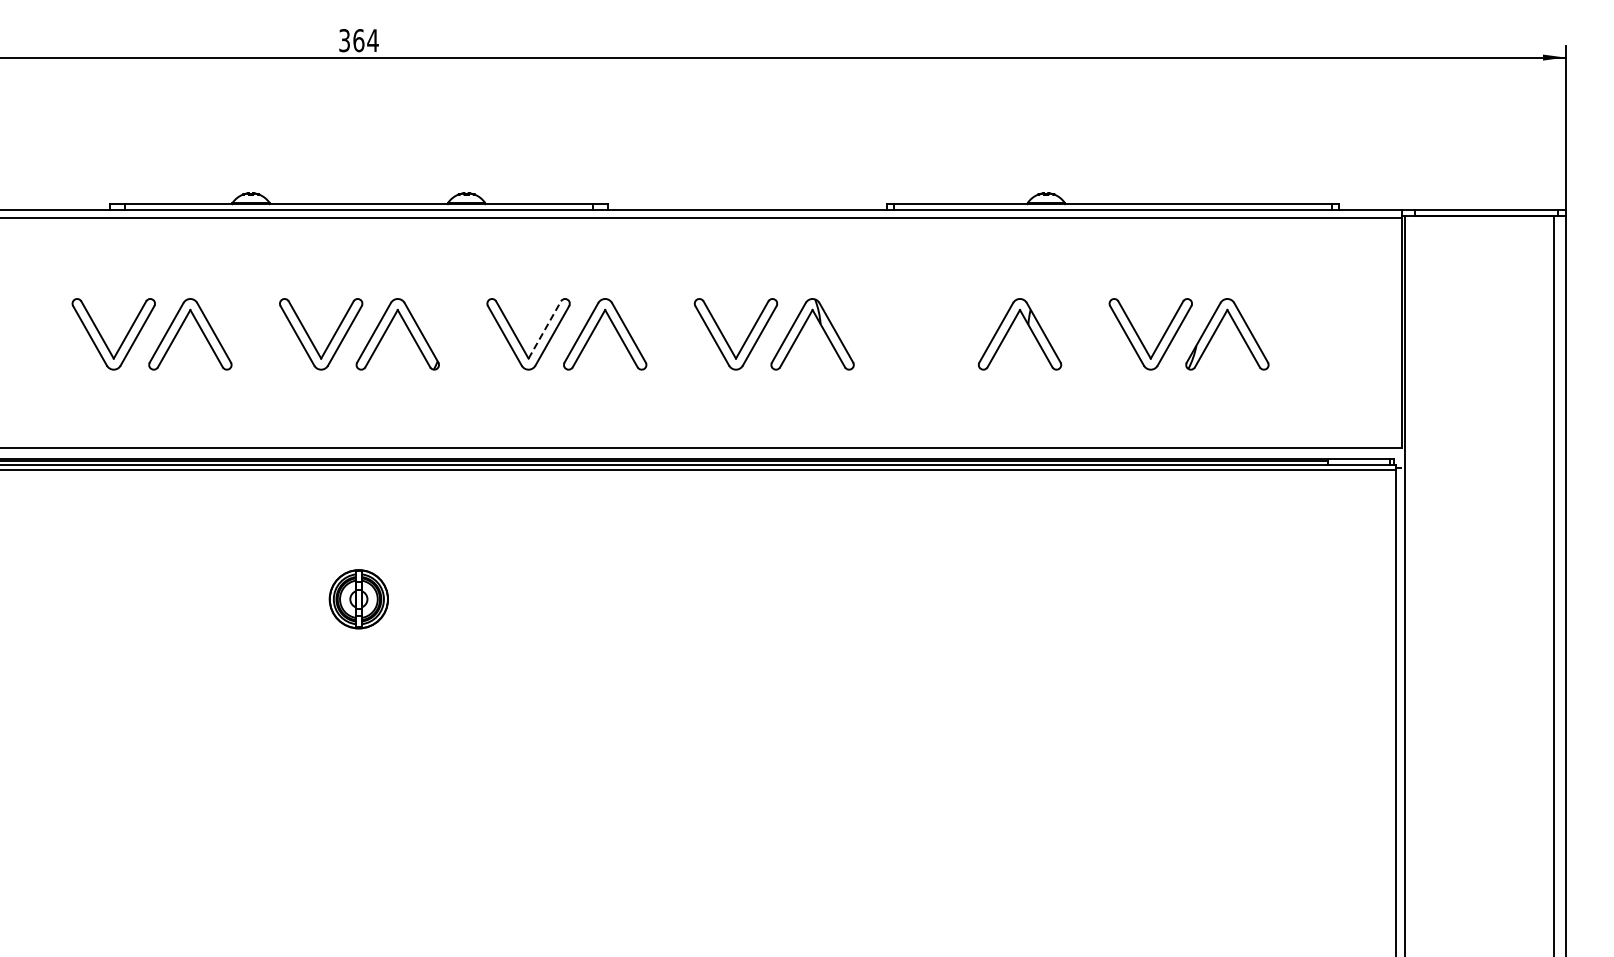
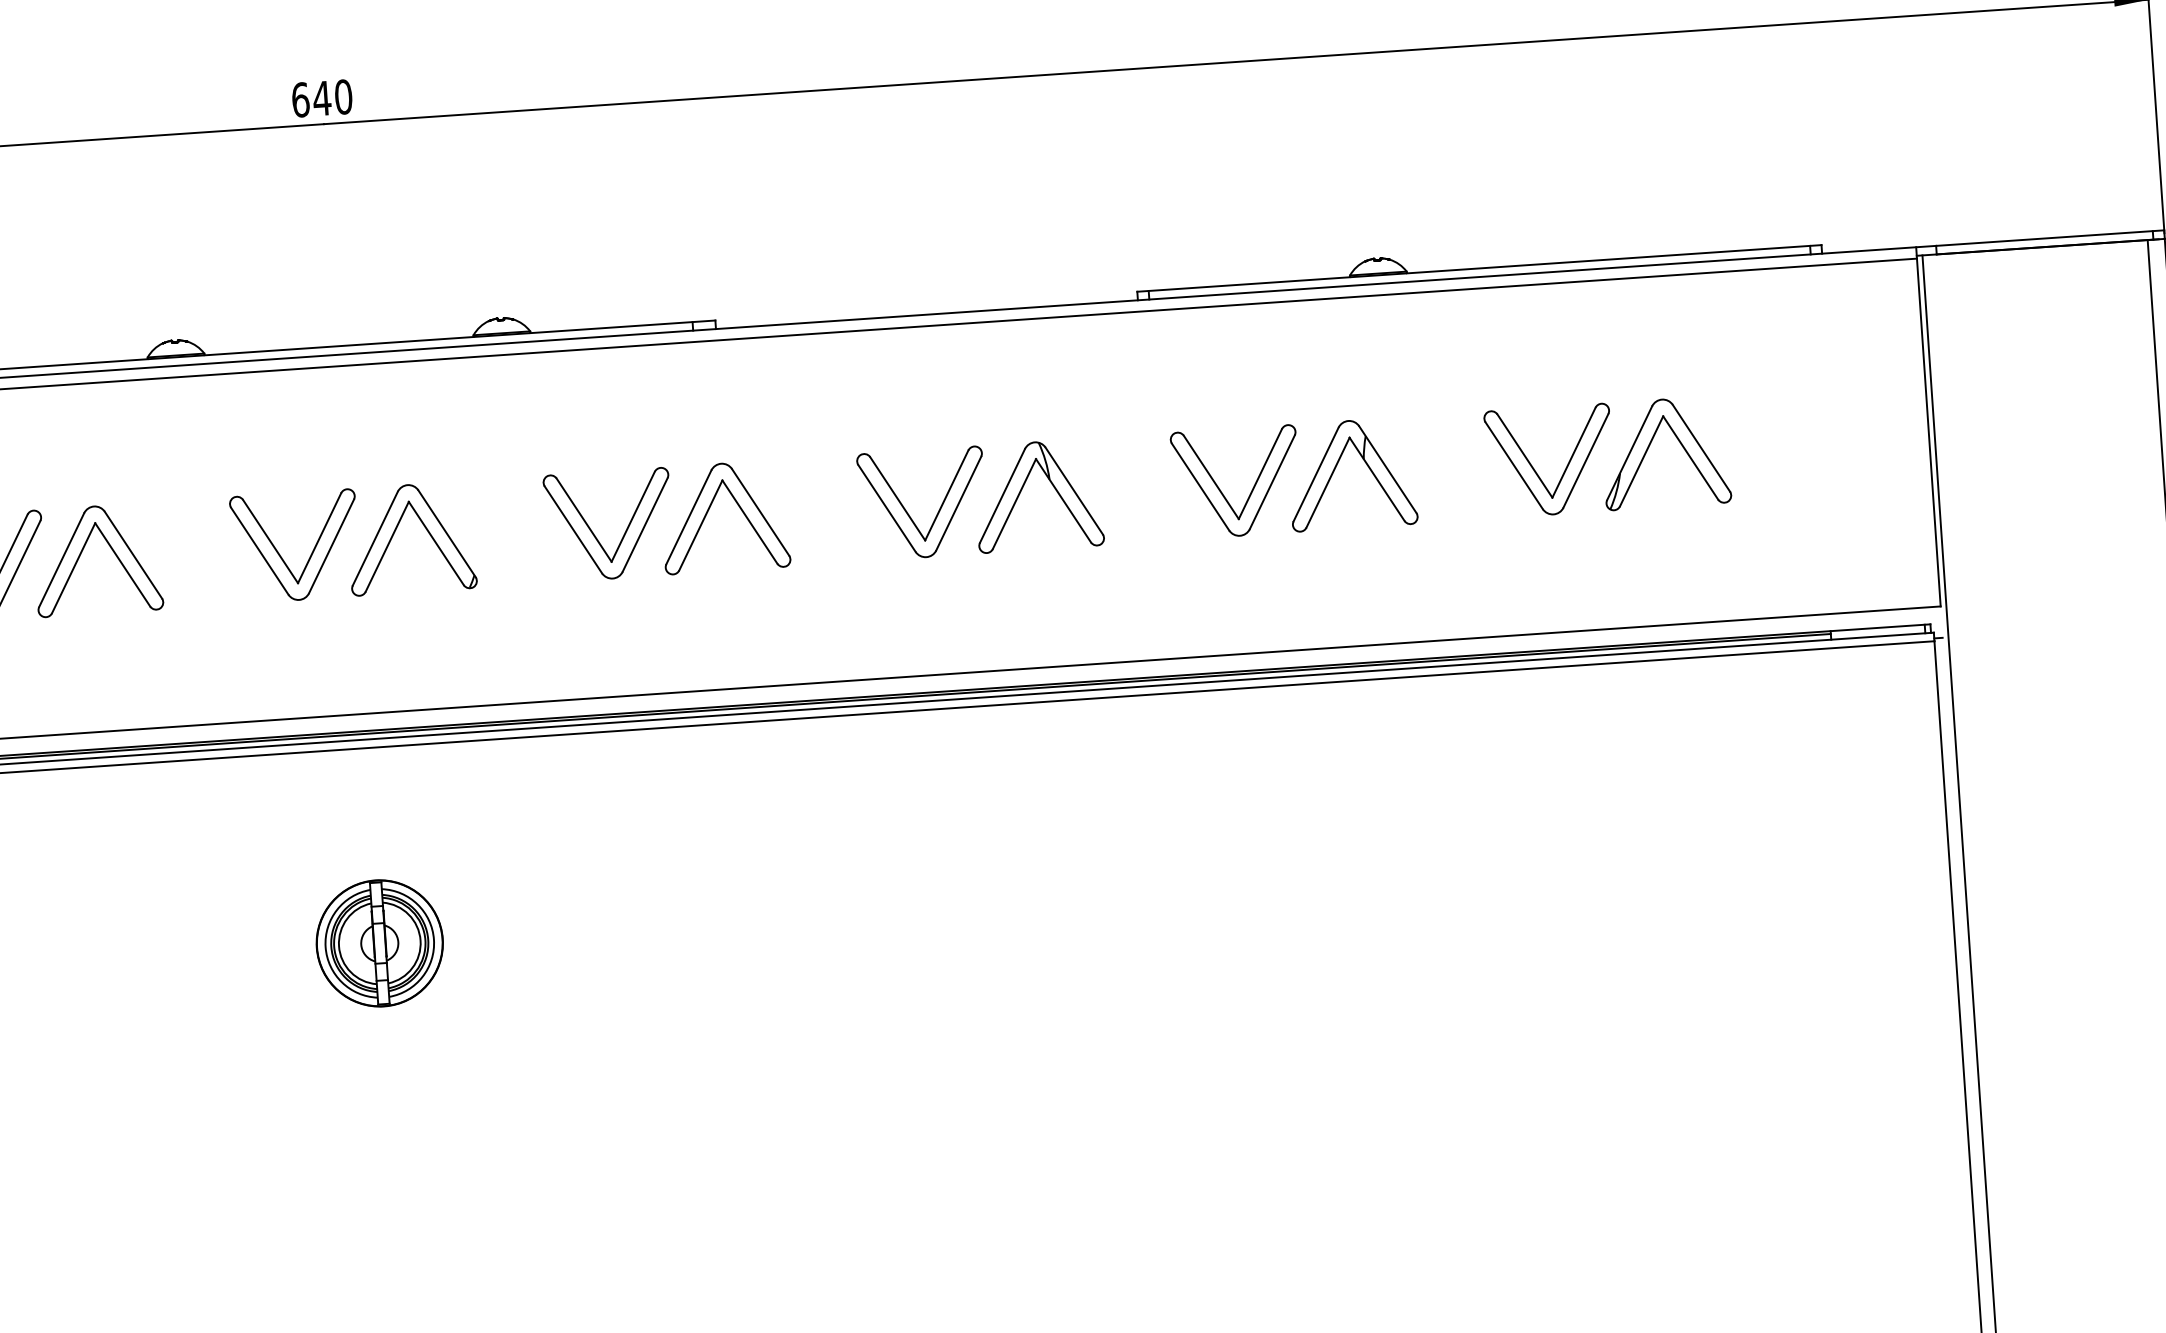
text: (358, 40) -> (321, 98), 364 -> 640
line: (544, 330) -> (632, 517), dashed -> solid
part: (933, 338) -> (1221, 489), added
part: (358, 598) -> (379, 942), size x1.43

